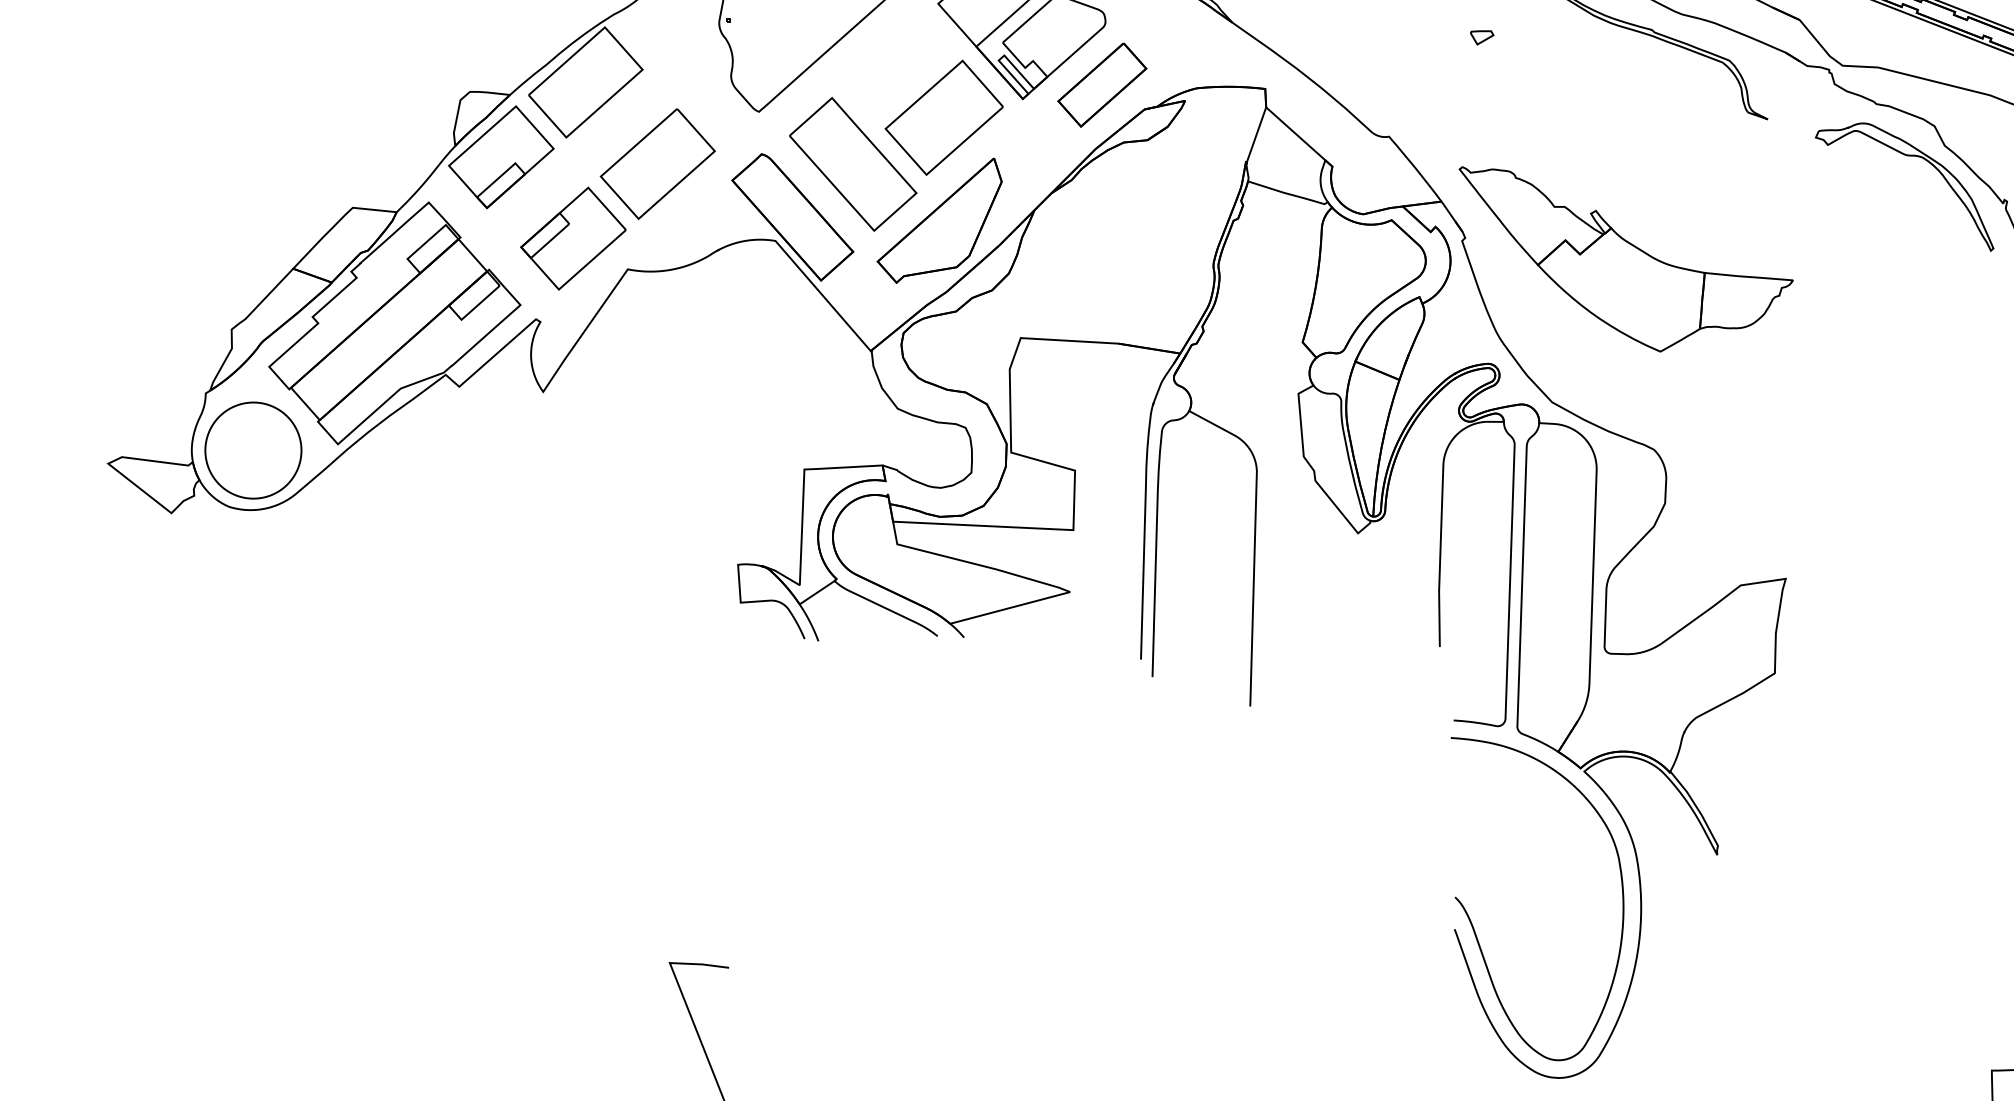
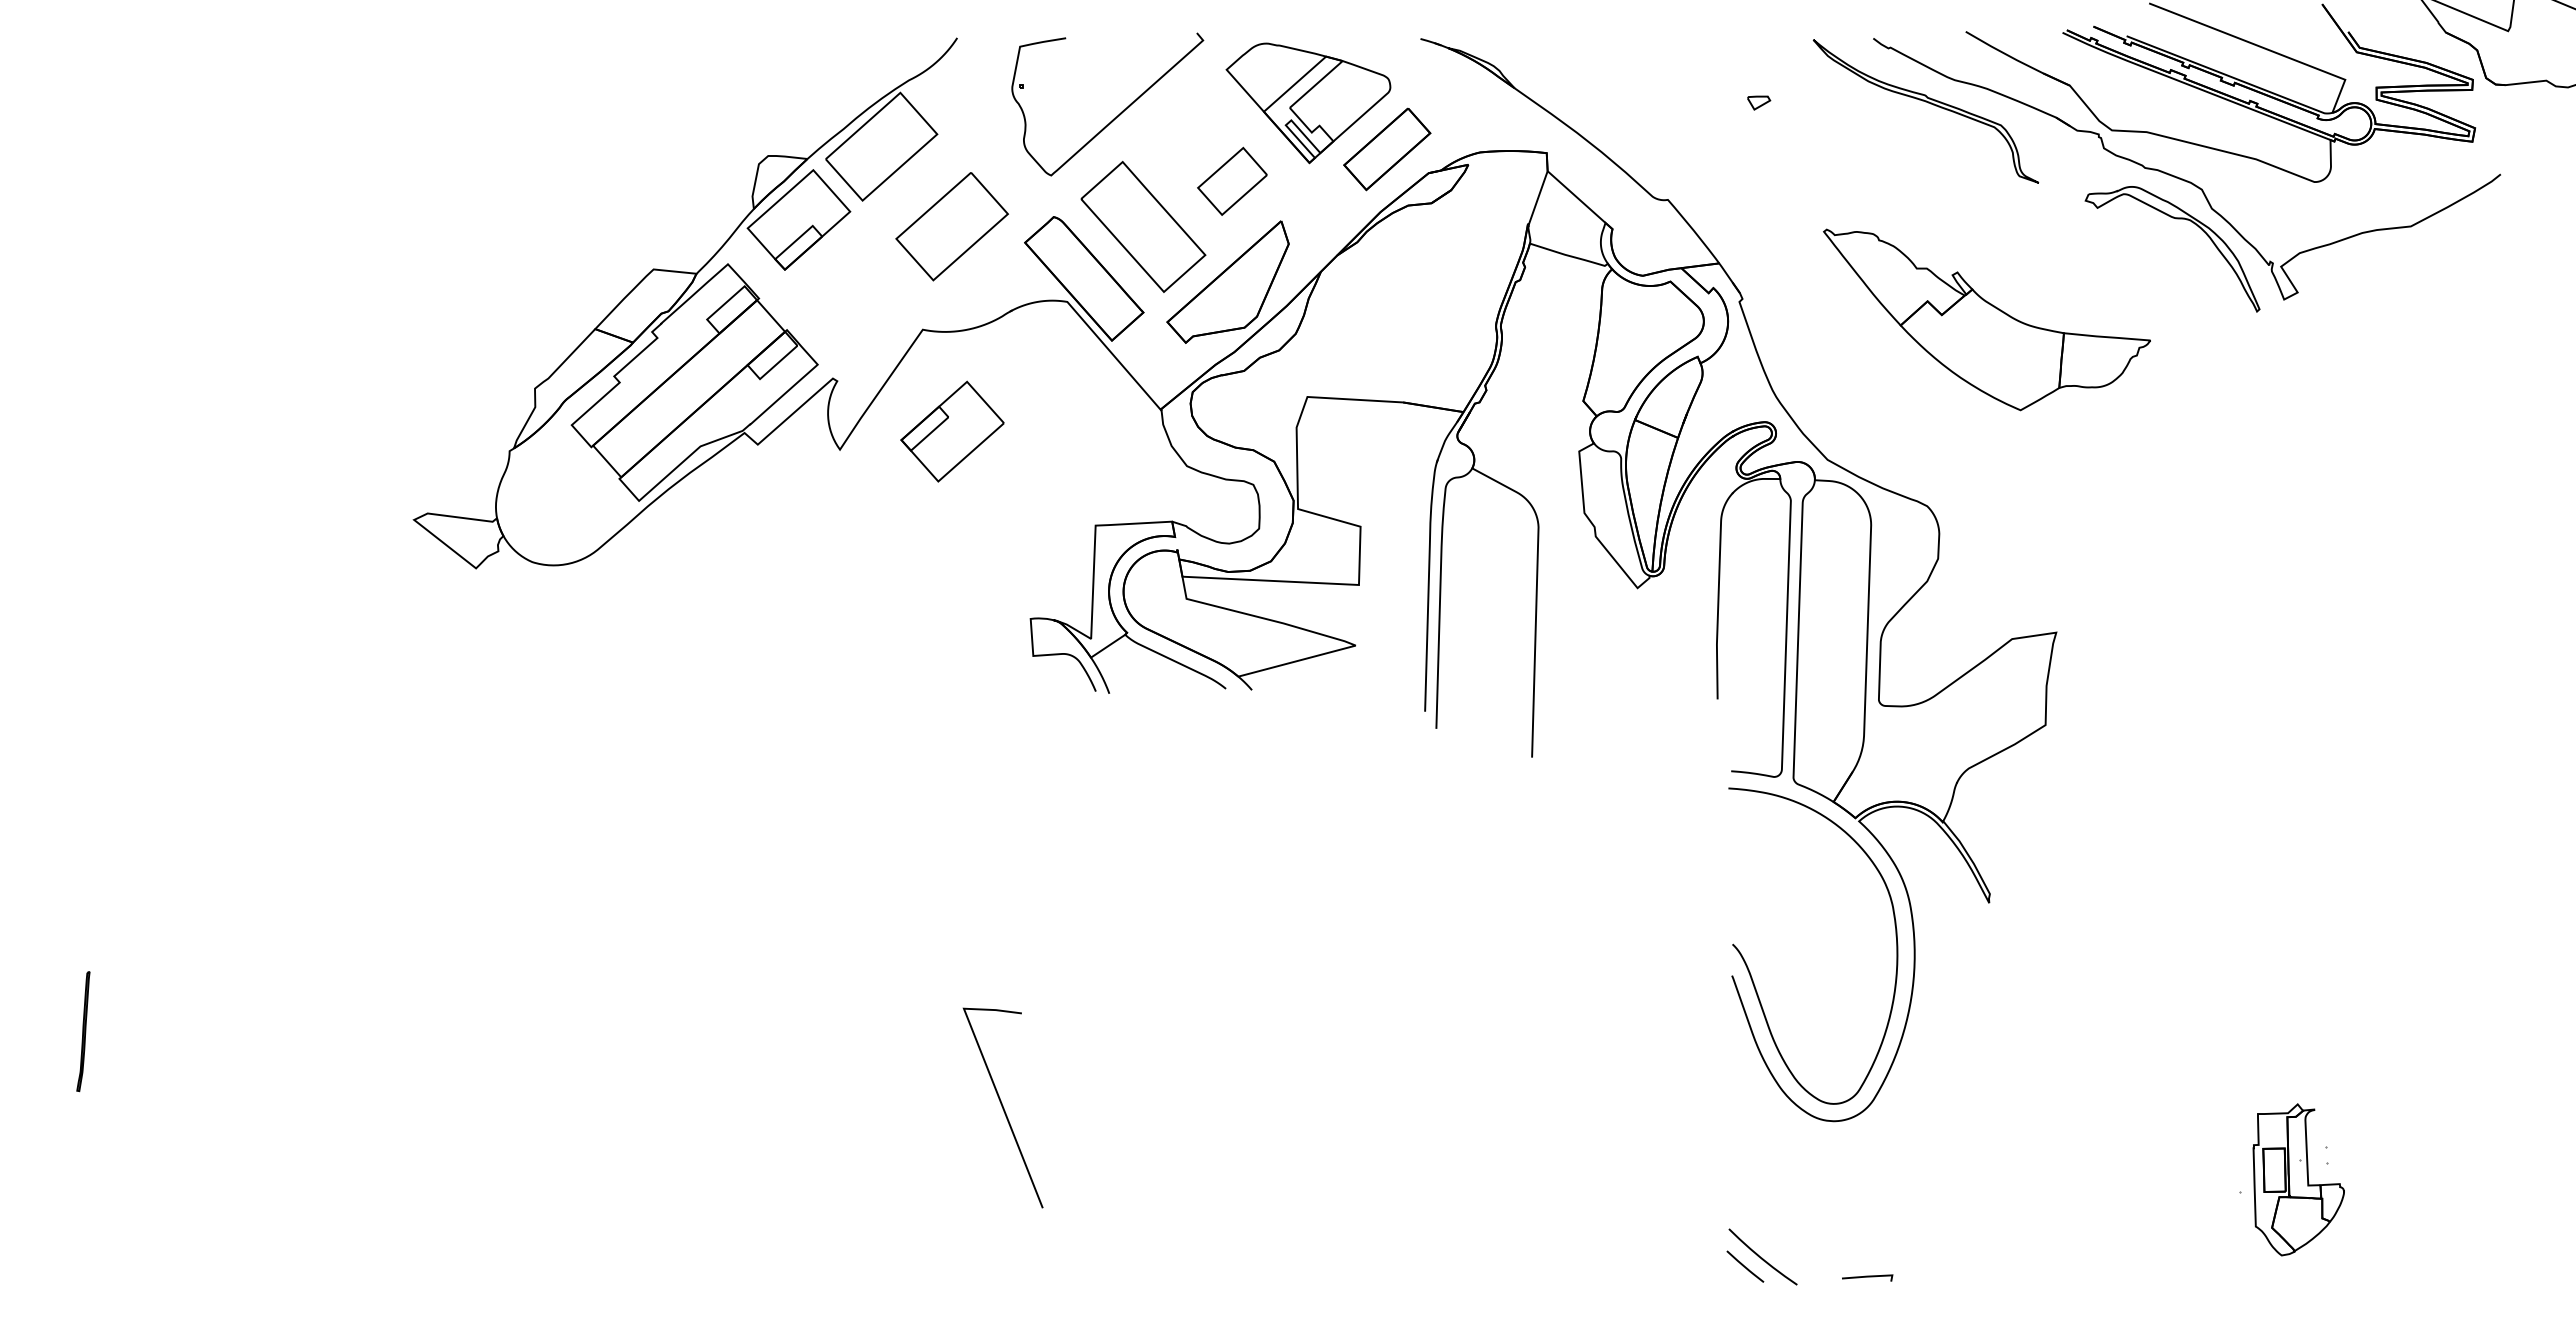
part: (944, 117) -> (1232, 181), size x0.6
part: (573, 238) -> (952, 431), moved
part: (1625, 258) -> (1986, 319), moved
part: (253, 449) -> (556, 506), removed

